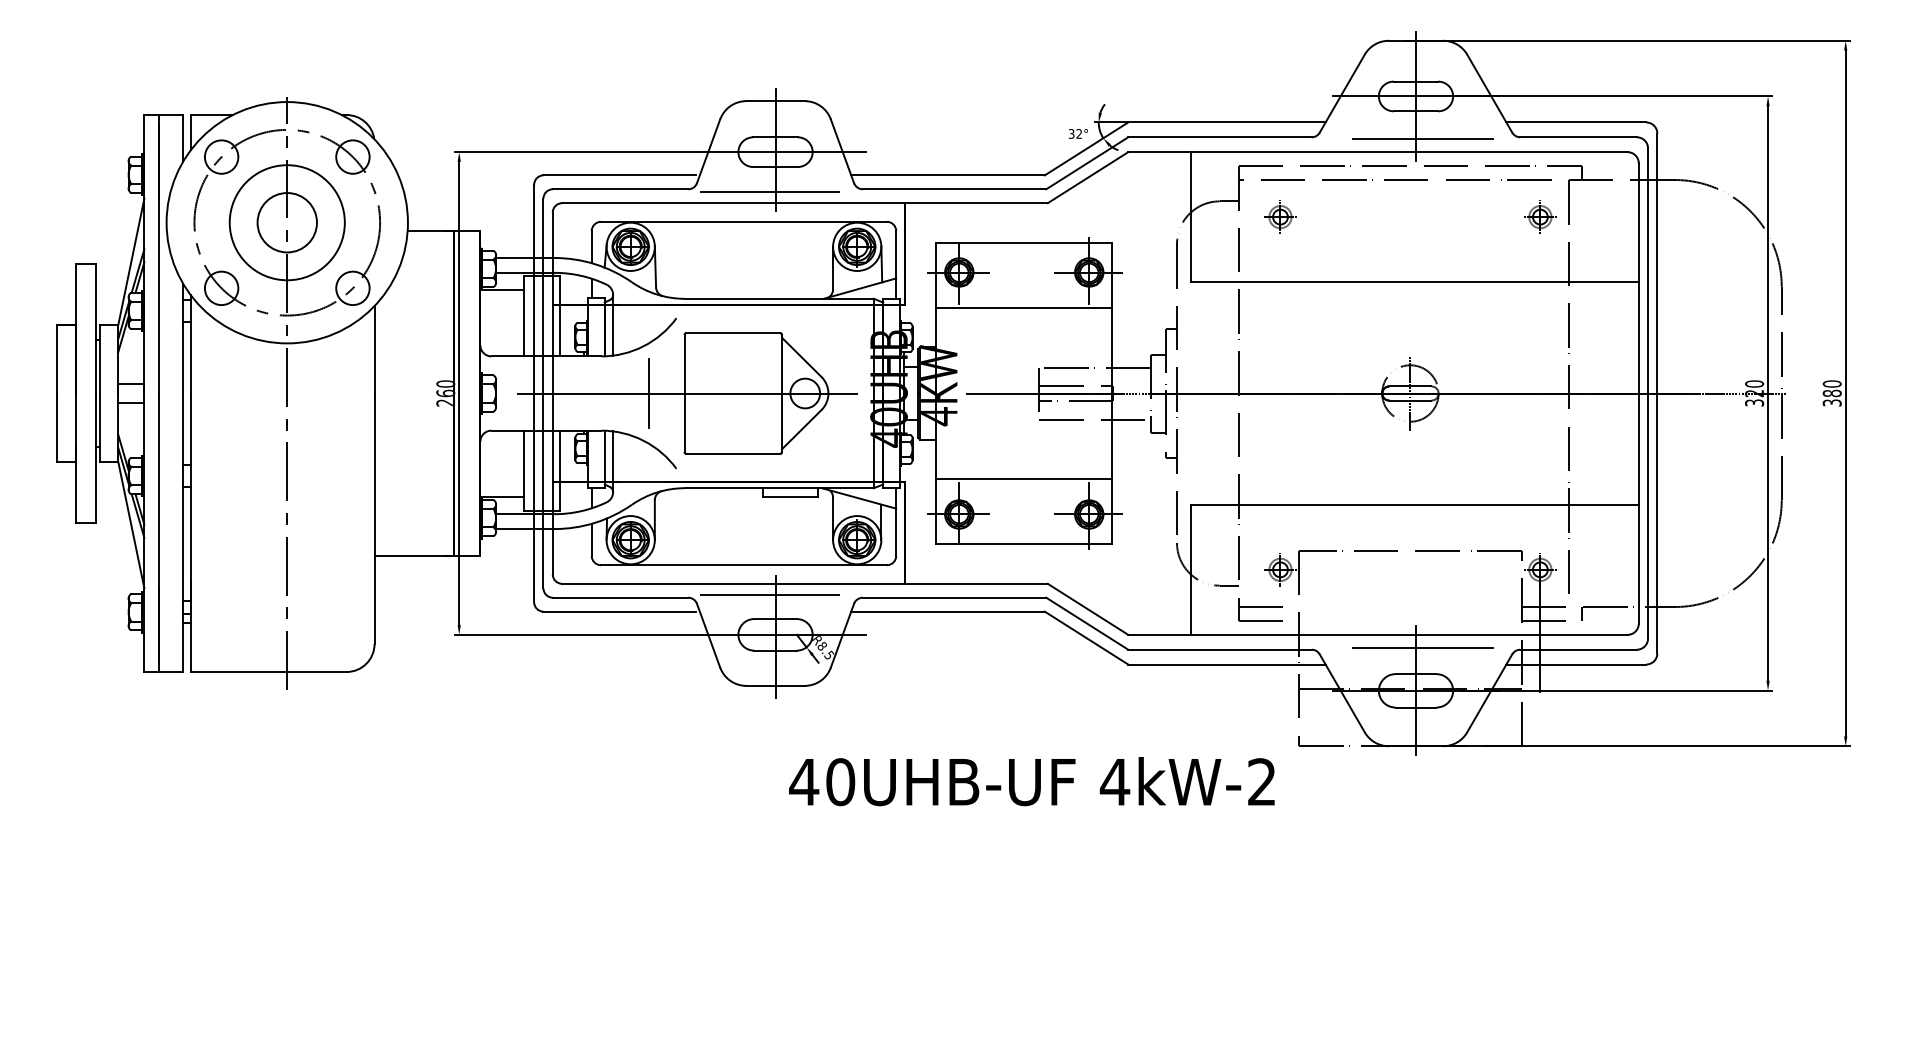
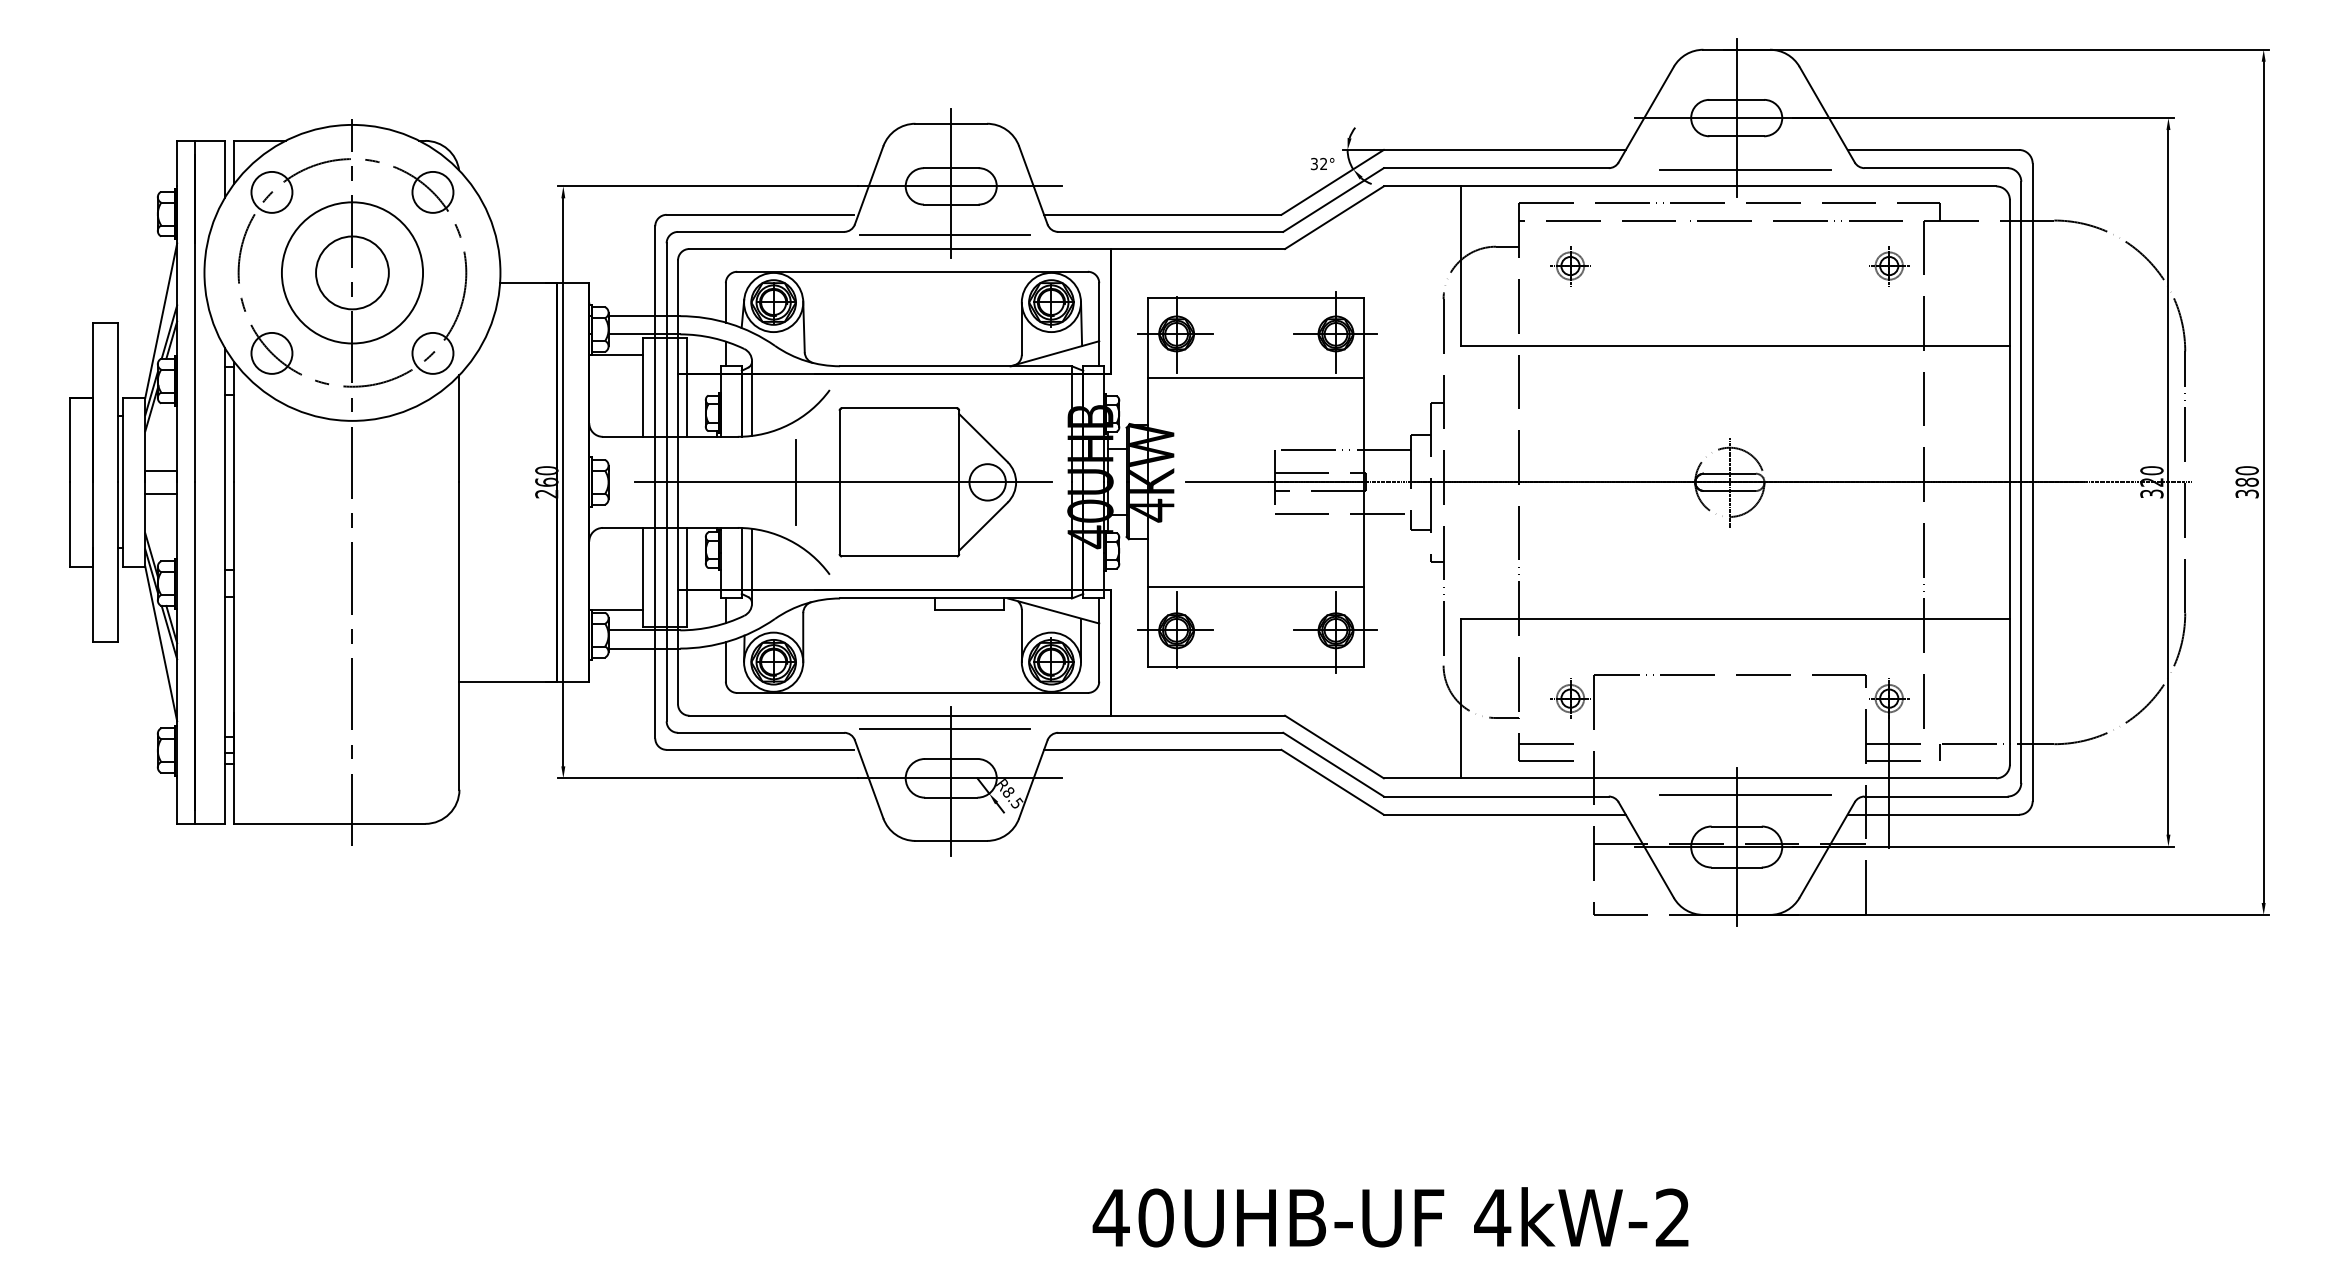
text: (1031, 781) -> (1390, 1217), moved

